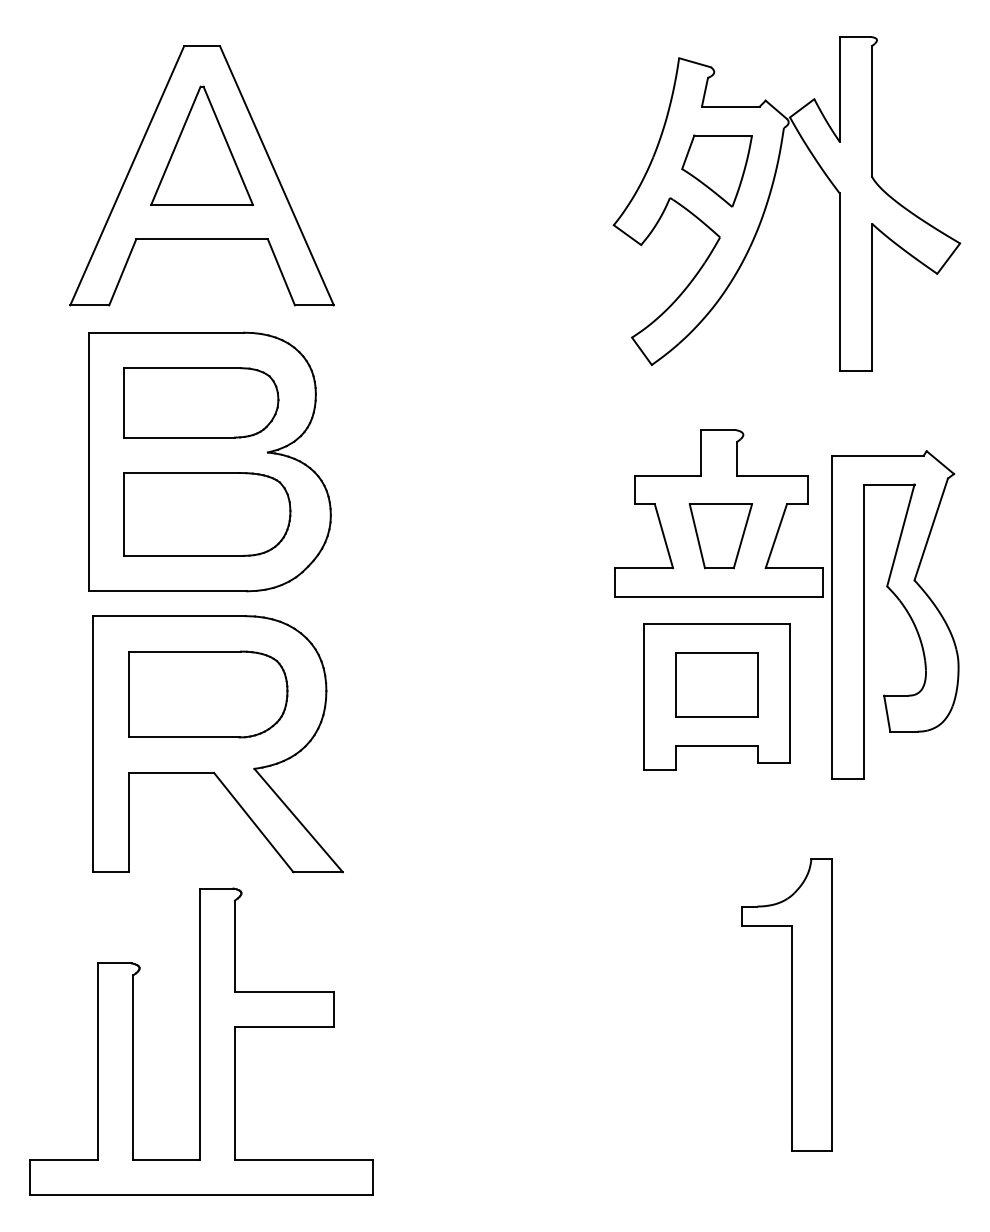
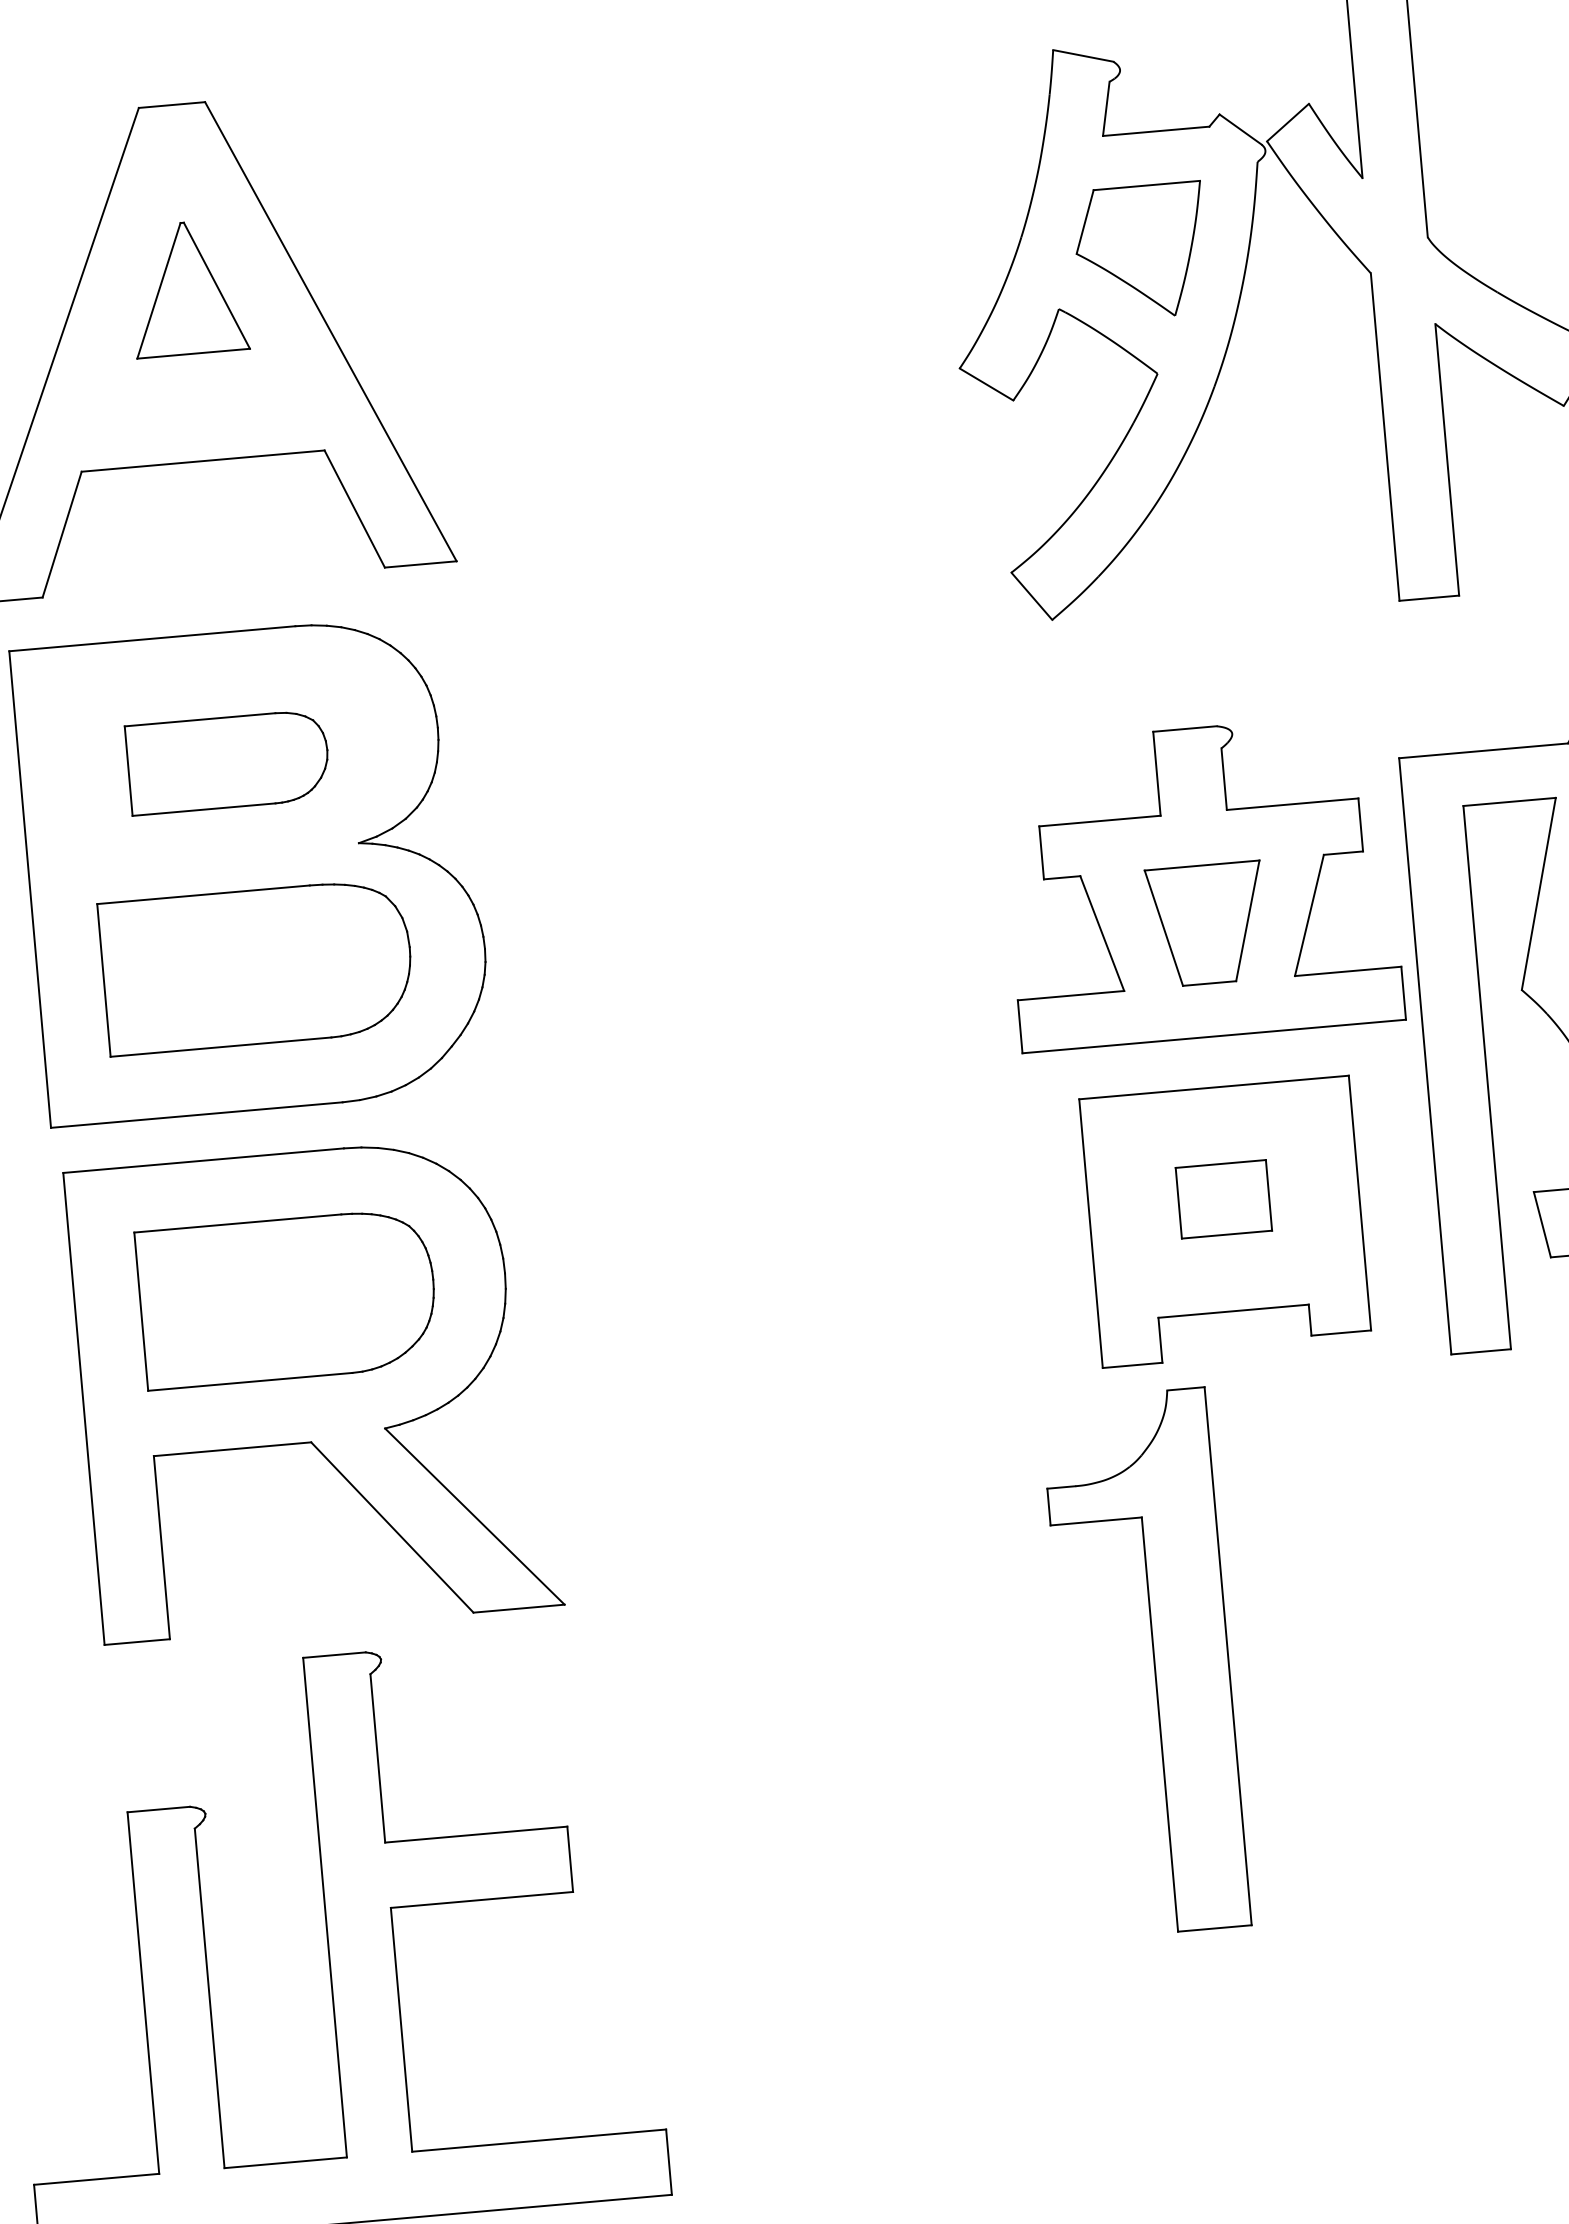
part: (201, 145) -> (186, 287), size x0.6
part: (201, 402) -> (228, 761), size x0.7
part: (716, 684) -> (1223, 1198), size x0.6
part: (786, 1004) -> (1144, 1662), moved

